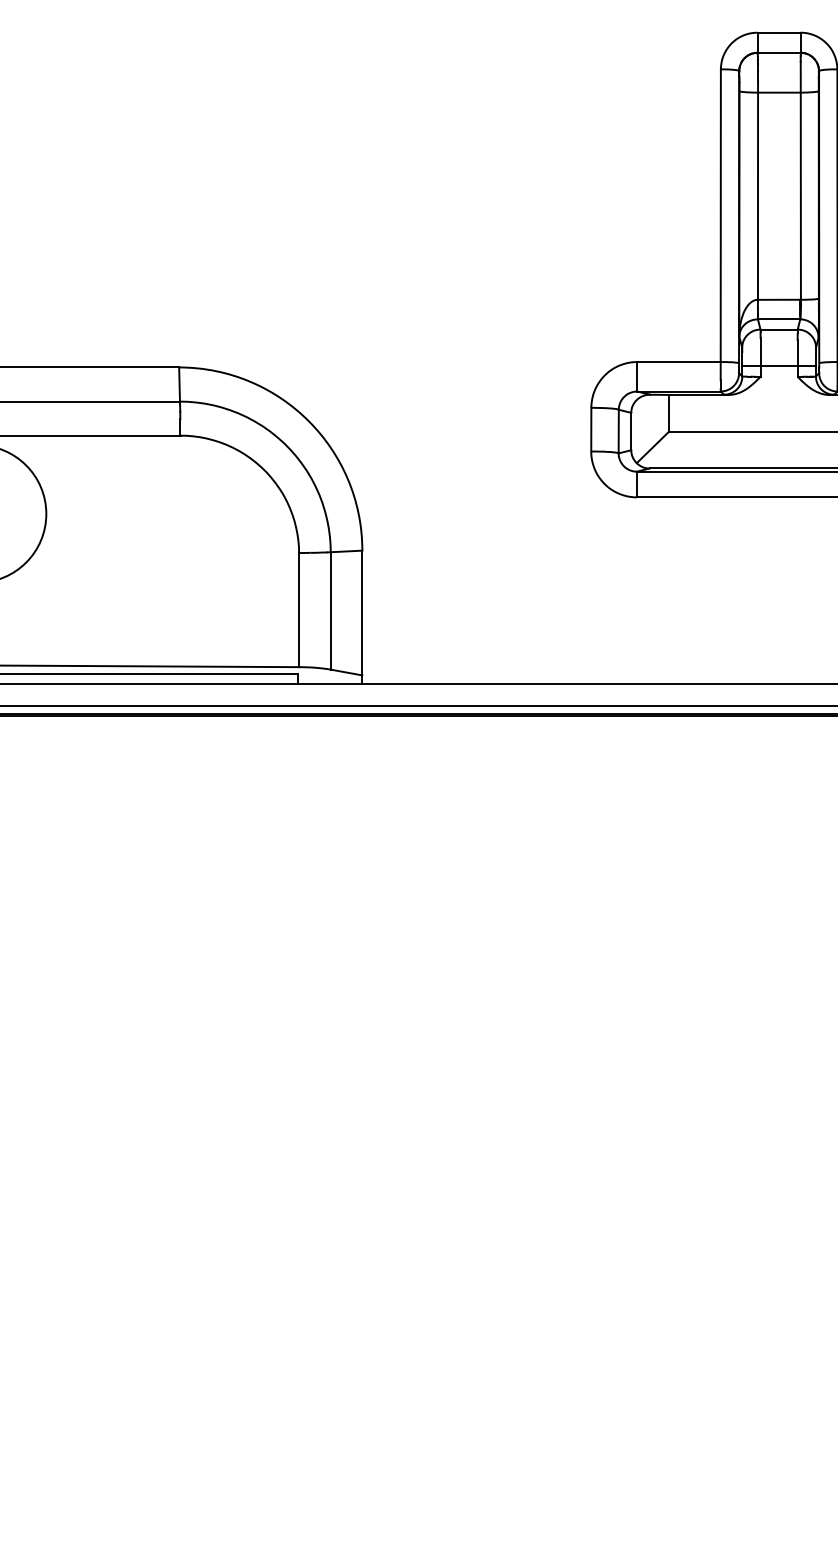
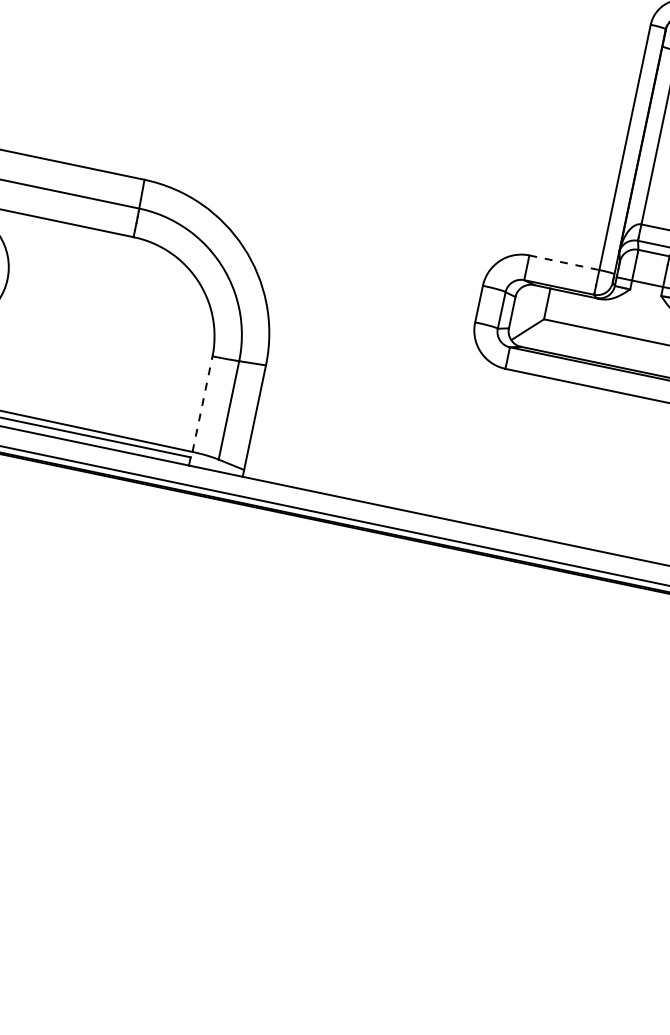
line: (678, 362) -> (563, 263), solid -> dashed
line: (299, 609) -> (203, 403), solid -> dashed

